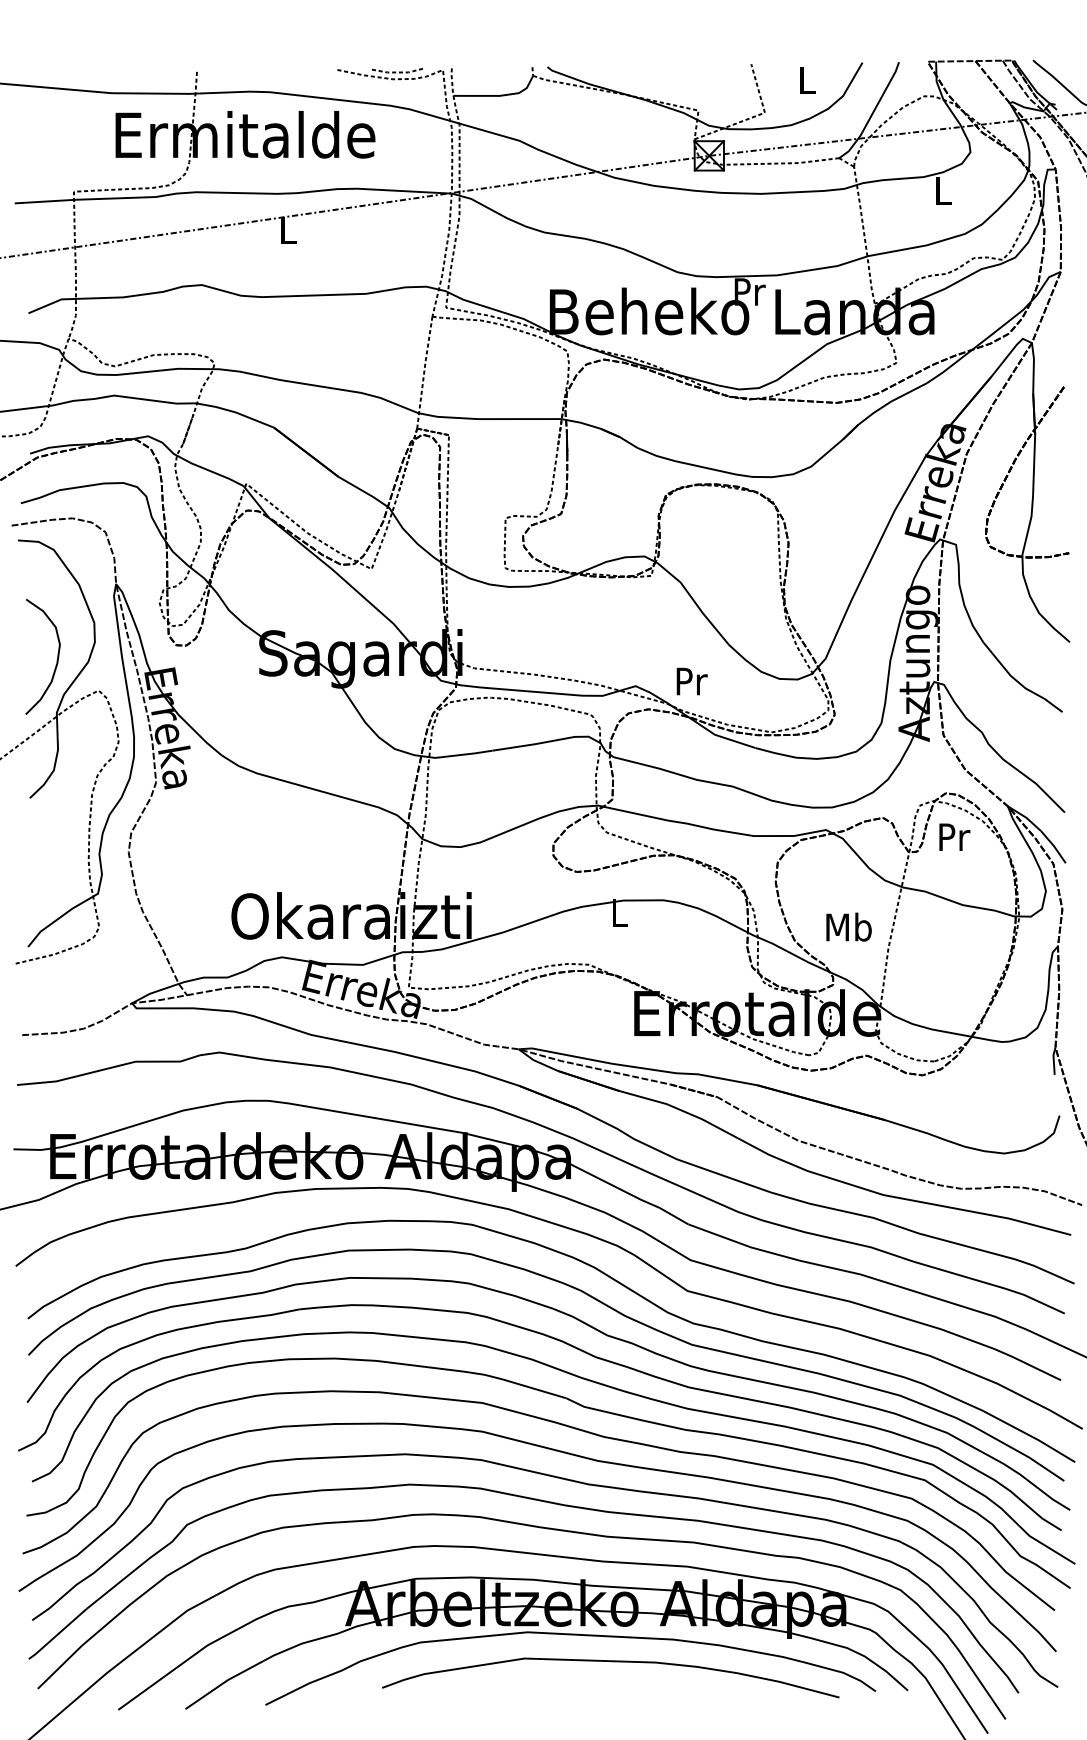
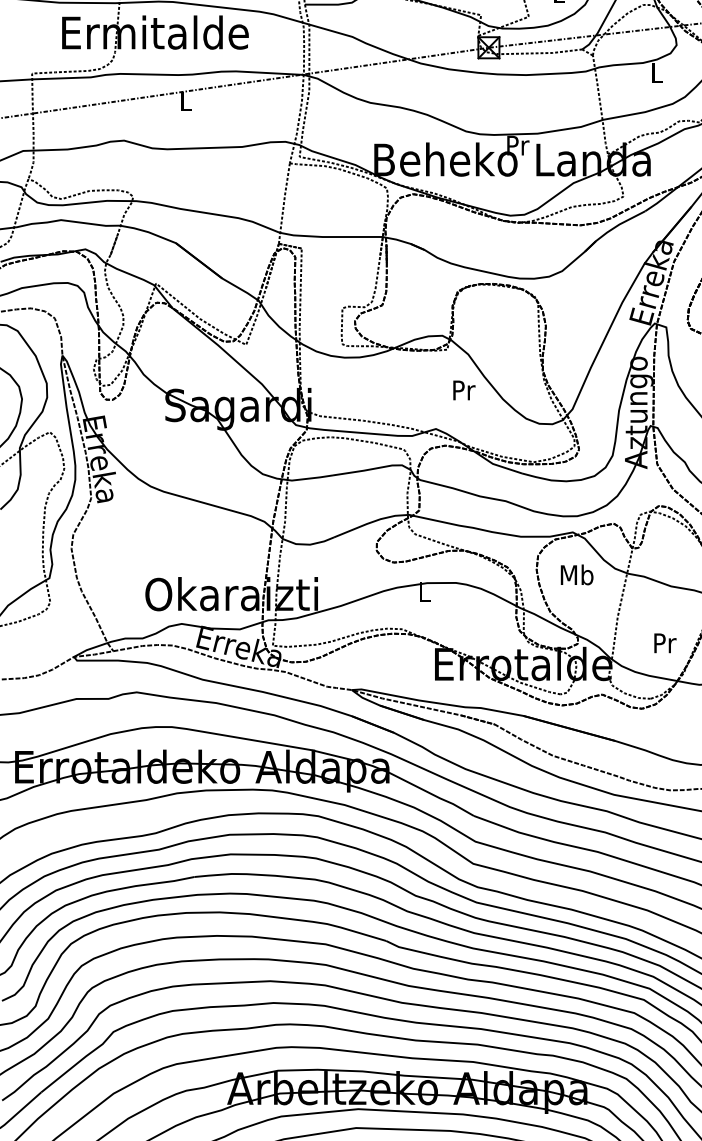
text: (691, 681) -> (463, 390), moved
text: (954, 836) -> (665, 642), moved
text: (848, 926) -> (576, 574), moved

